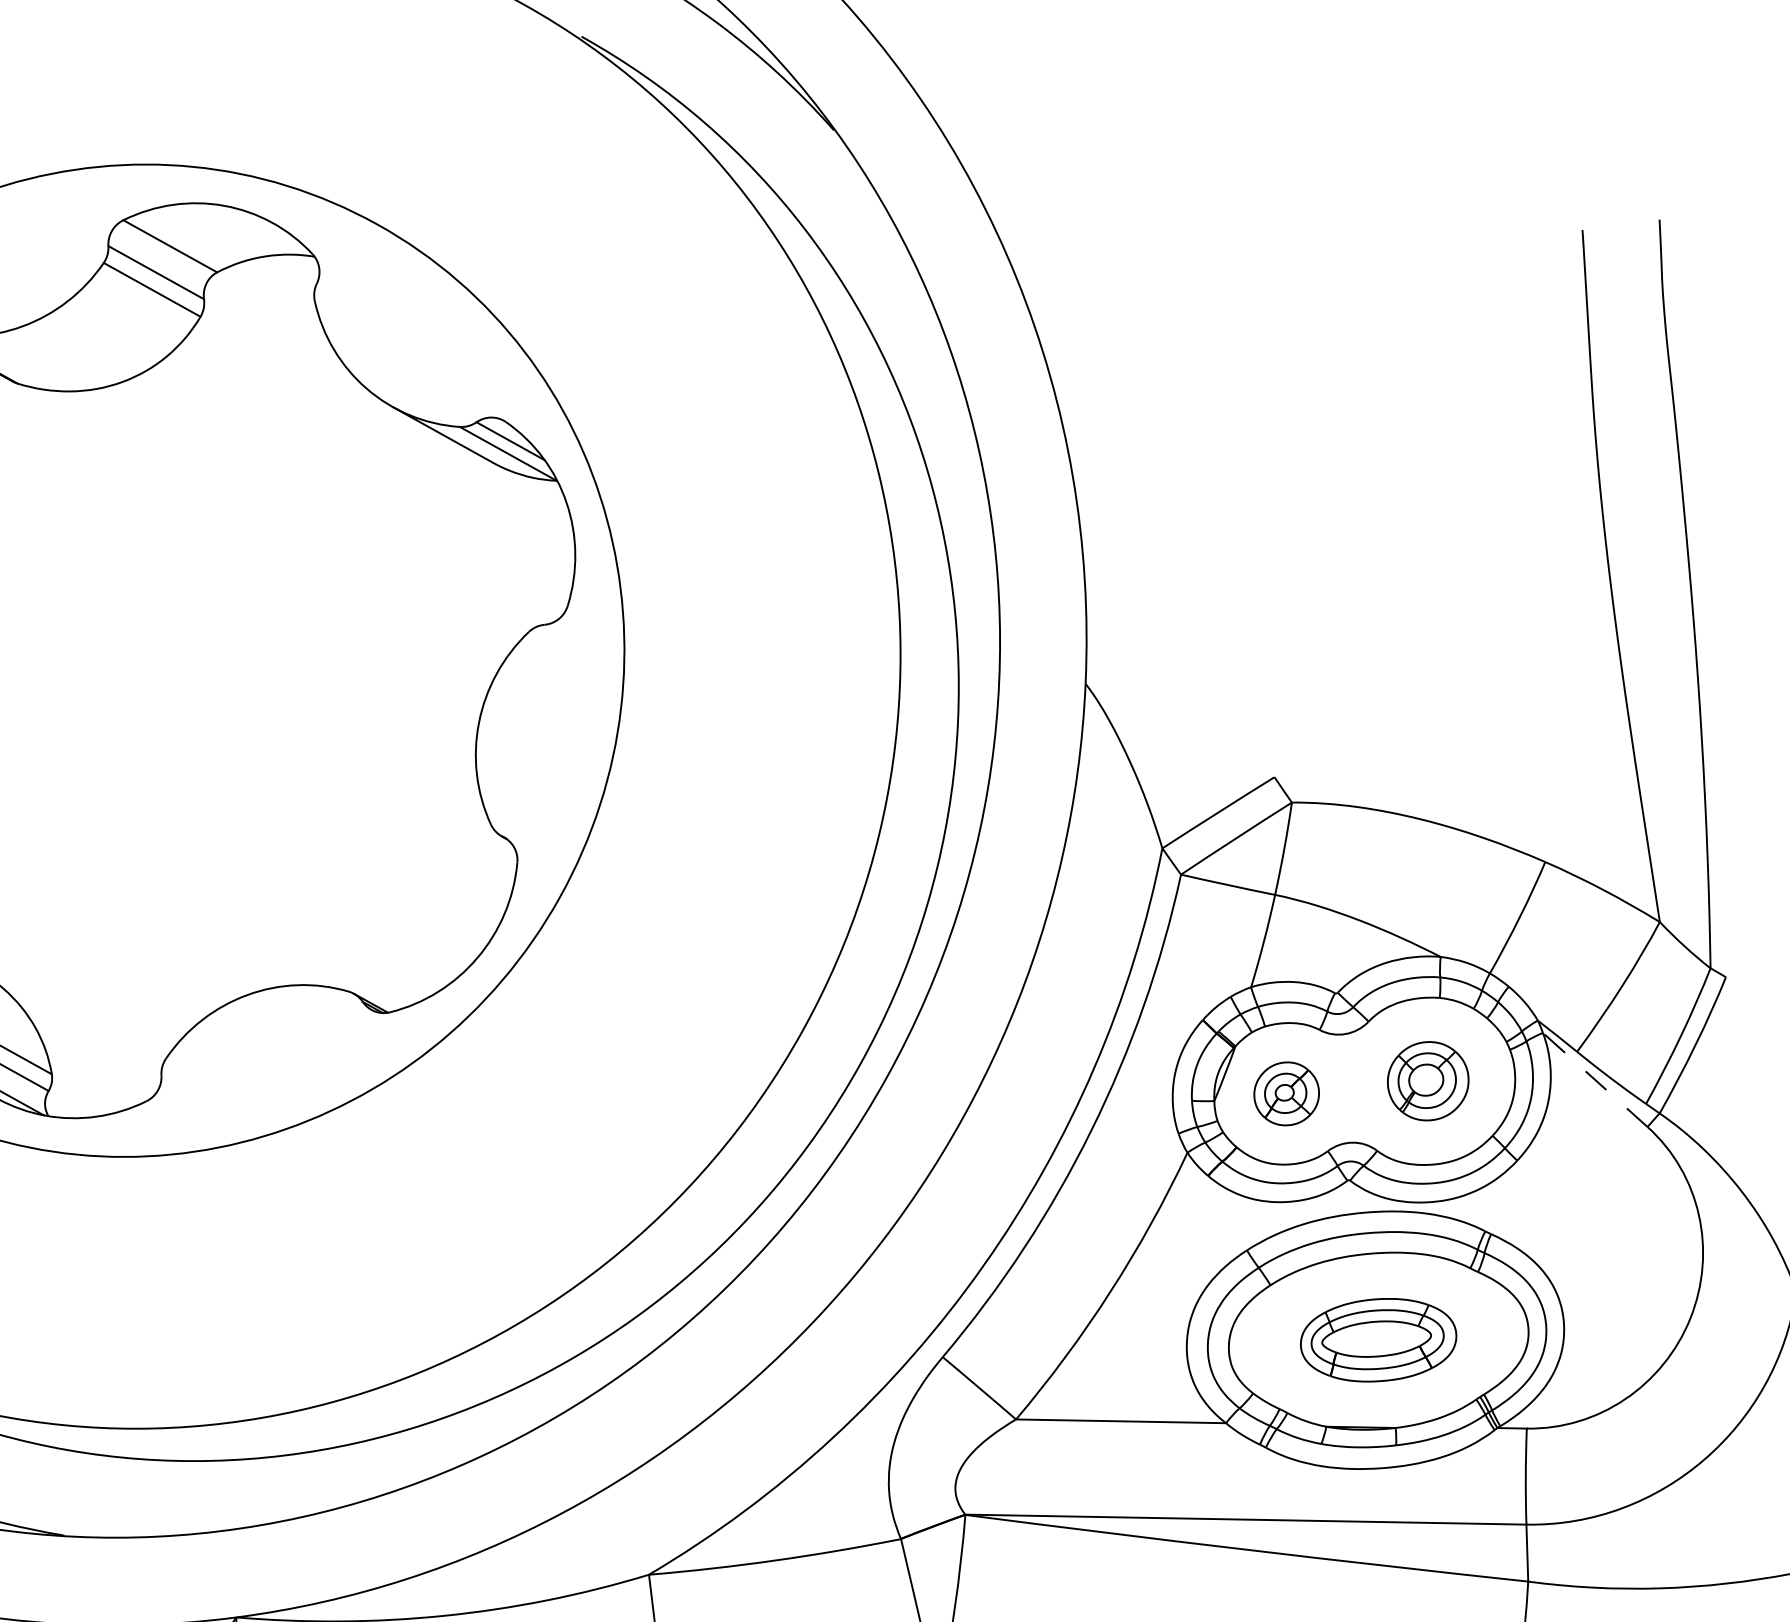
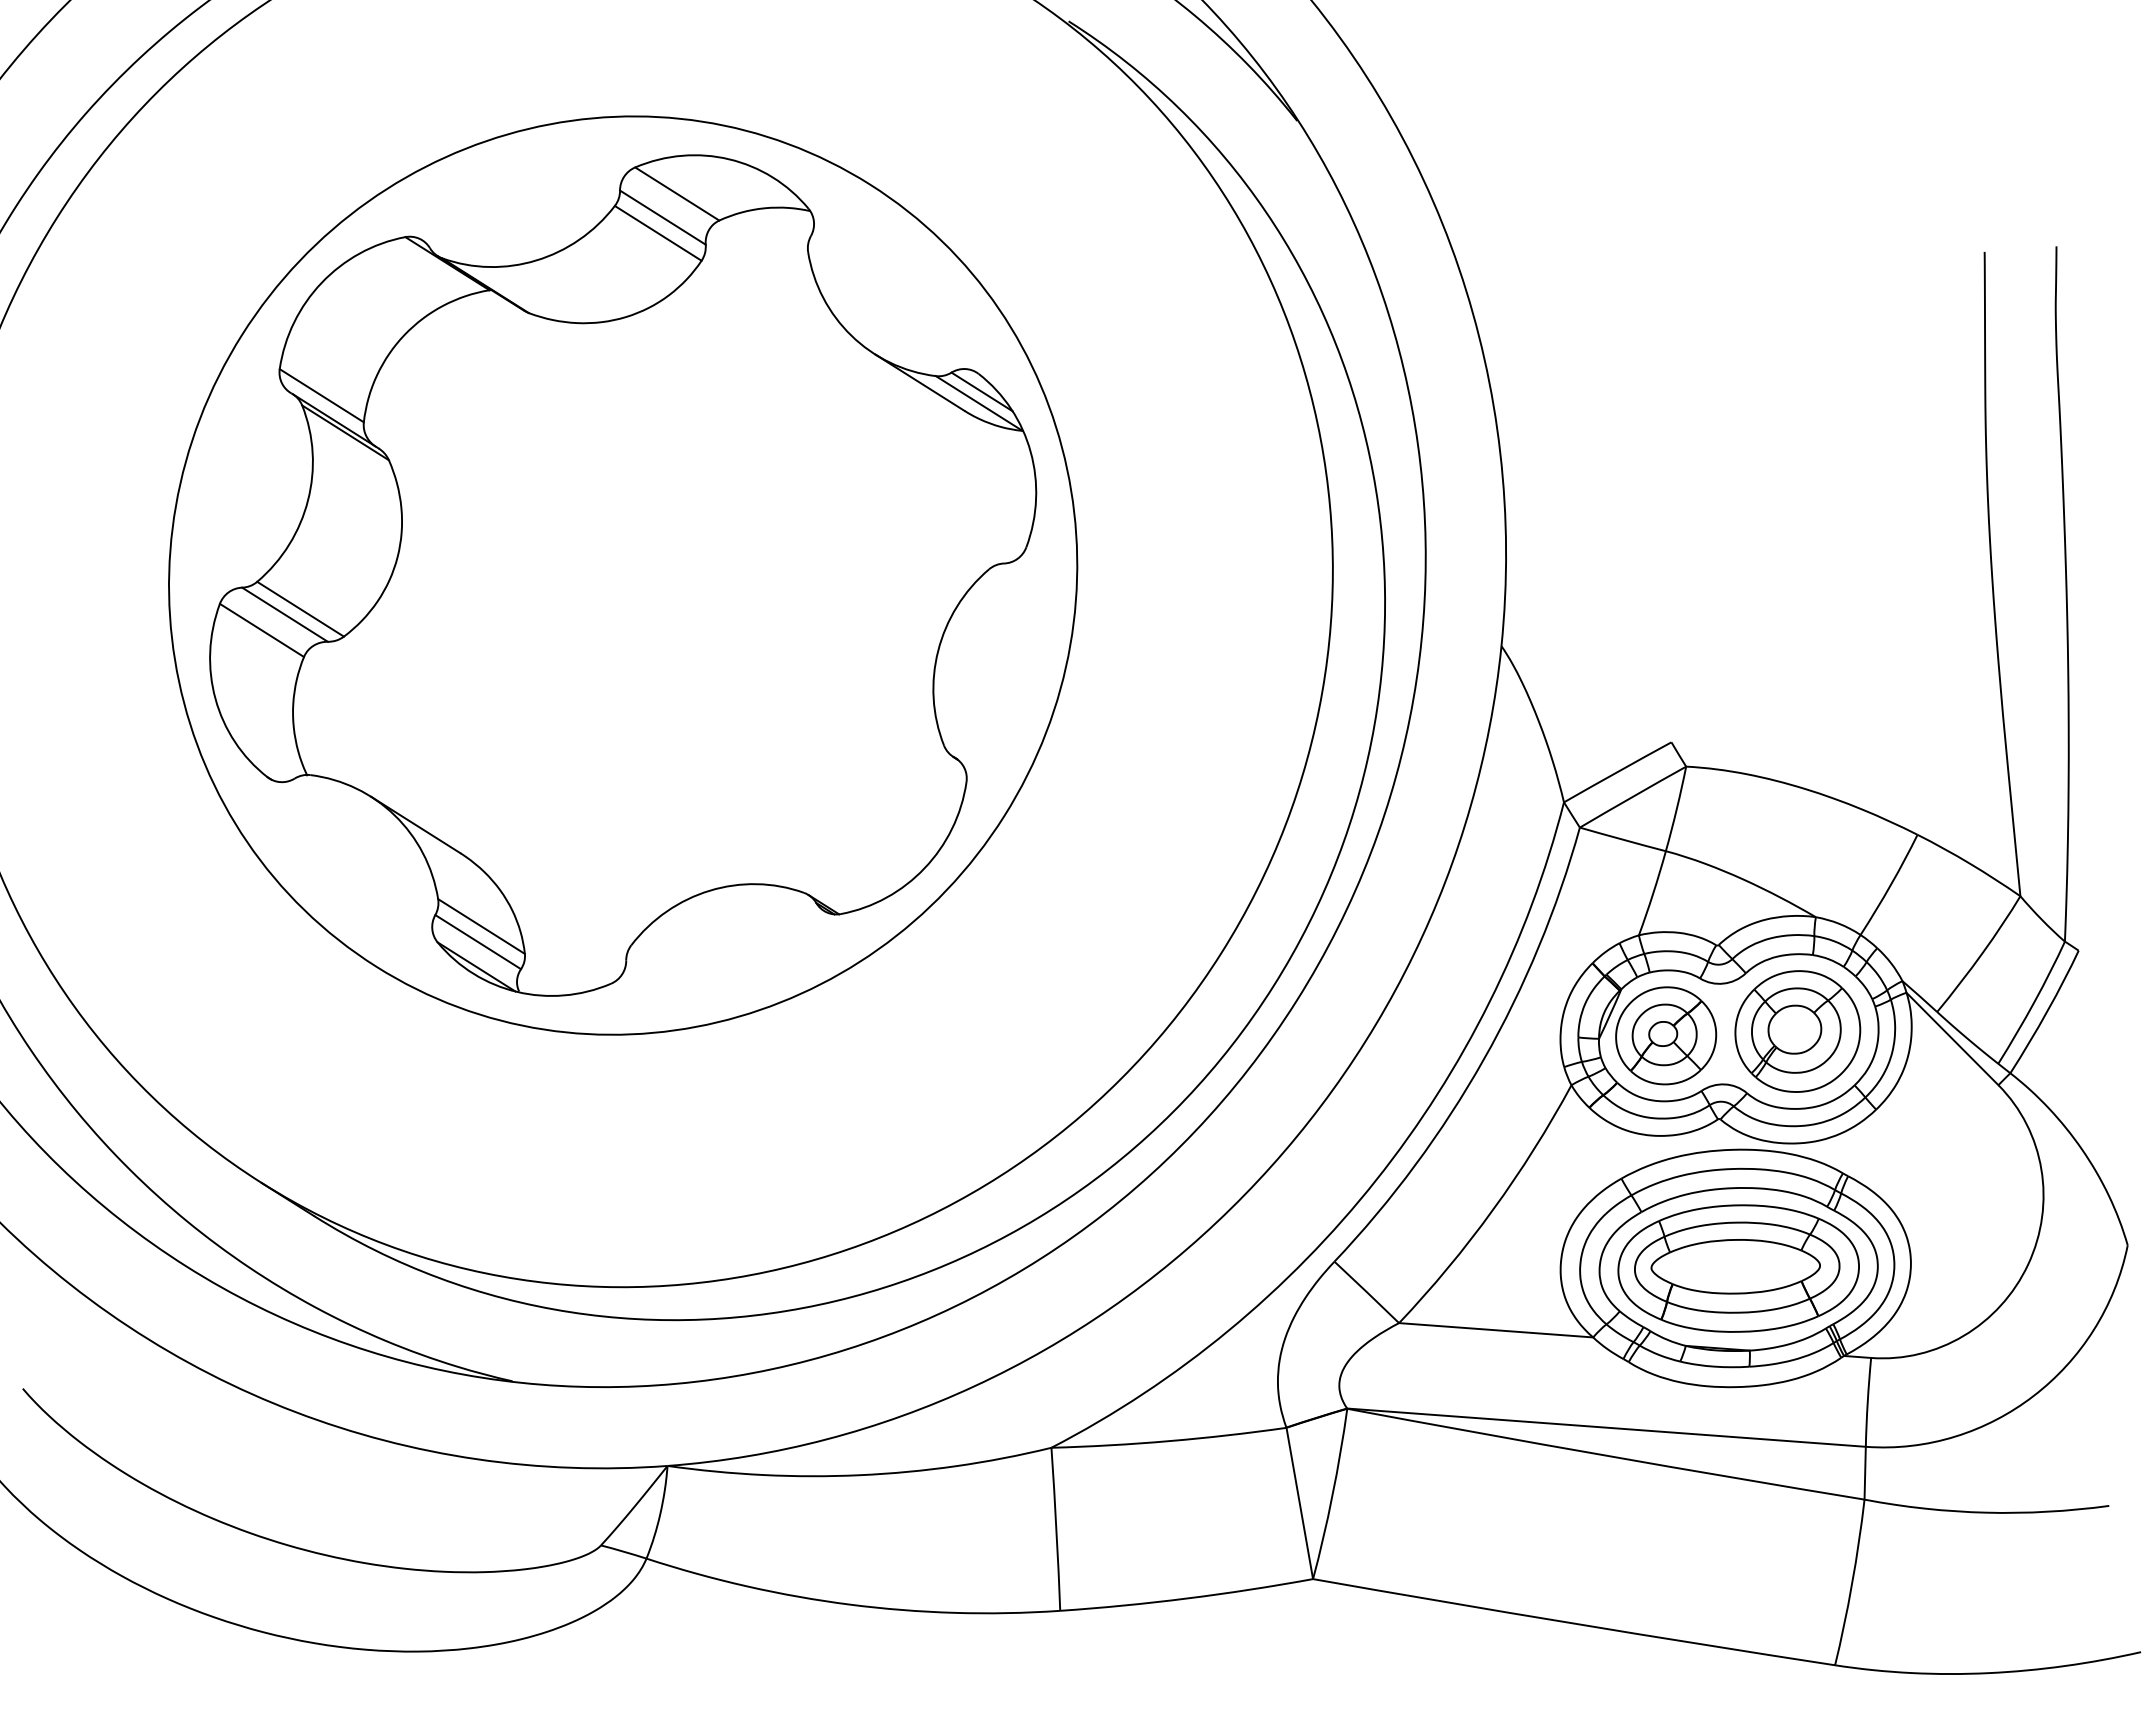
line: (1595, 1079) -> (1952, 1038), dashed -> solid
part: (1427, 1081) -> (1797, 1031), size x1.67
part: (1286, 1093) -> (1666, 1035), size x1.67
part: (1378, 1340) -> (1738, 1268), size x1.67

